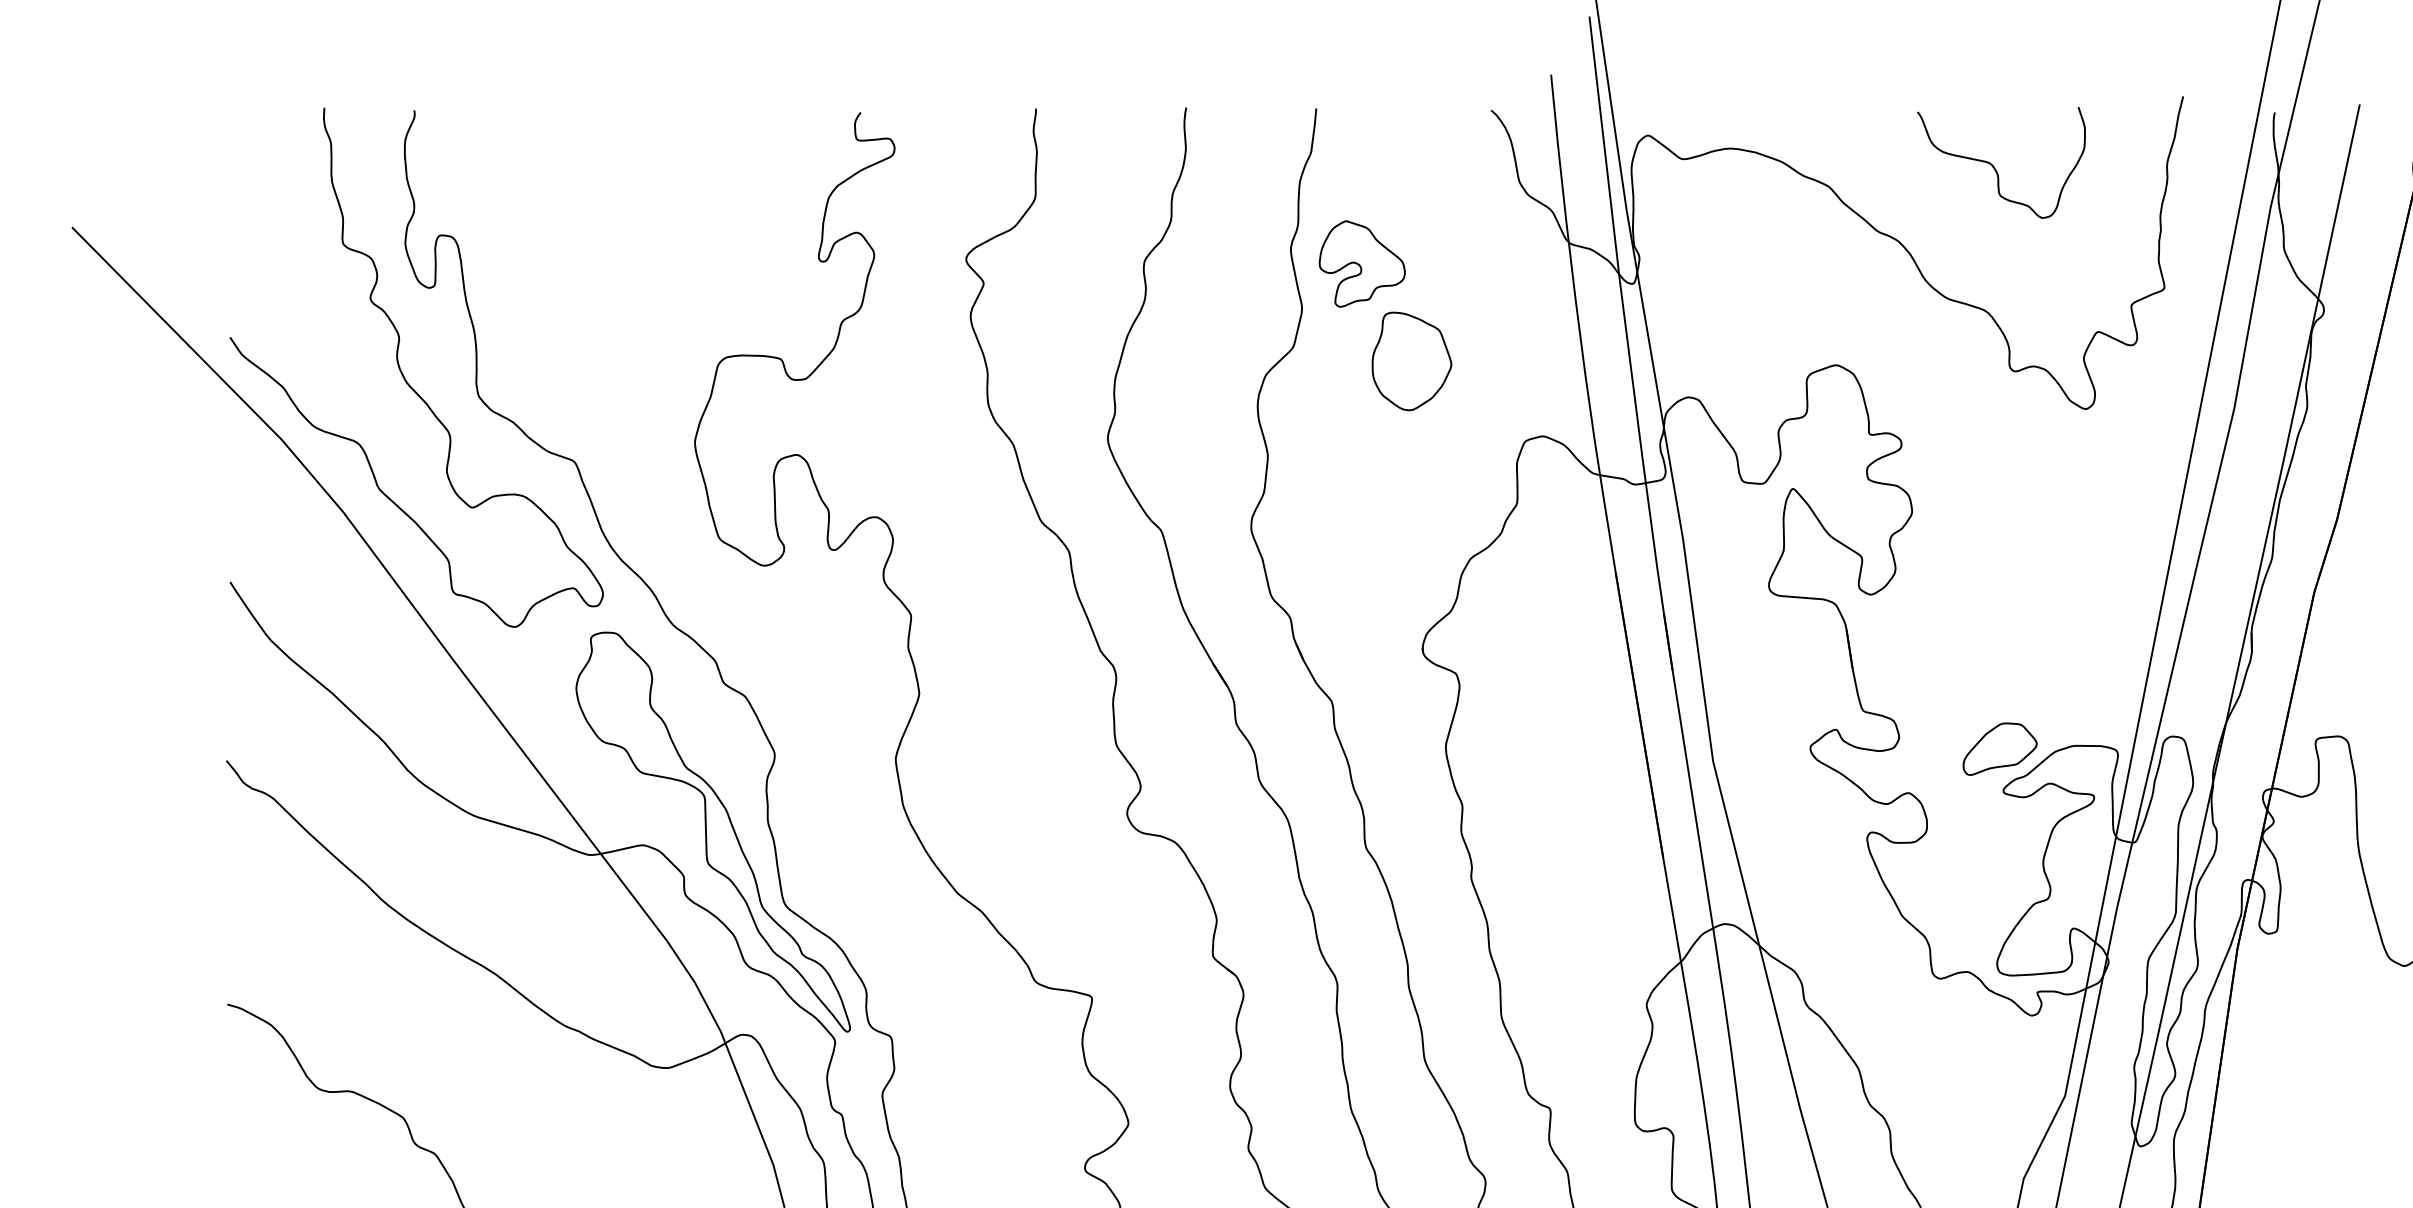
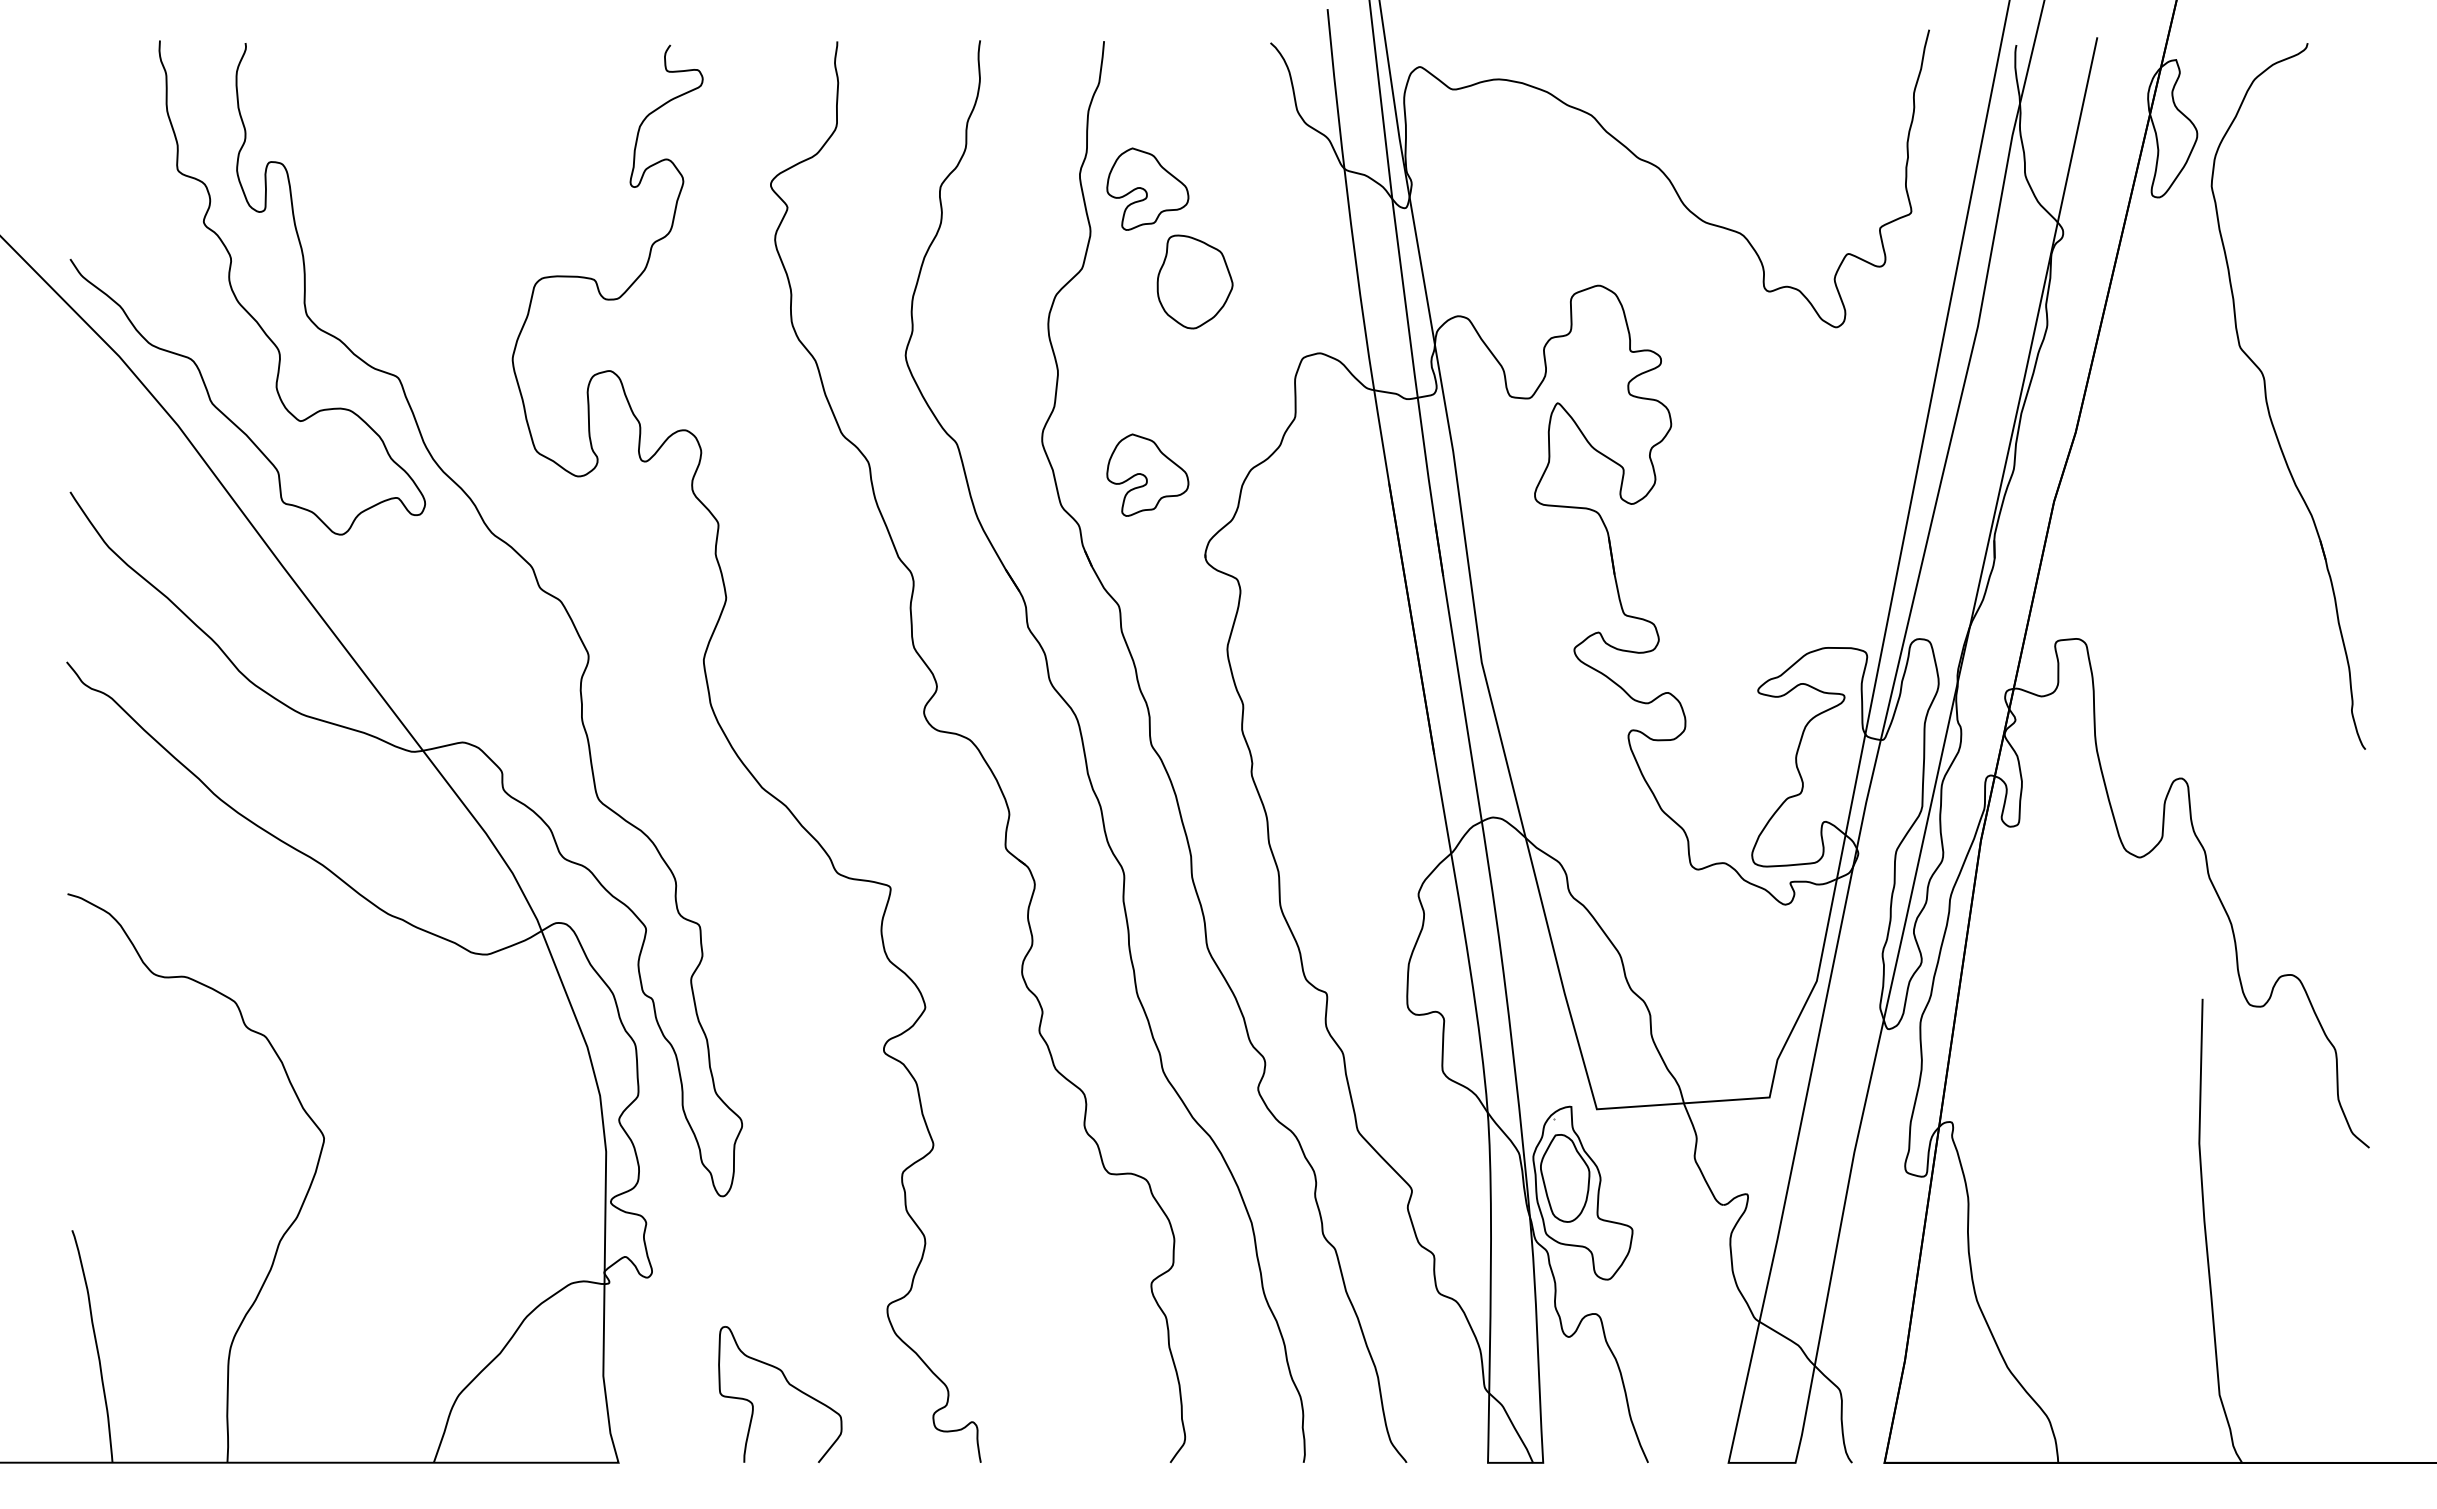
curve: (1995, 167) -> (1750, 97), removed
part: (1361, 563) -> (1147, 474), added
part: (1999, 748) -> (1754, 650), removed
part: (713, 831) -> (530, 729), removed

